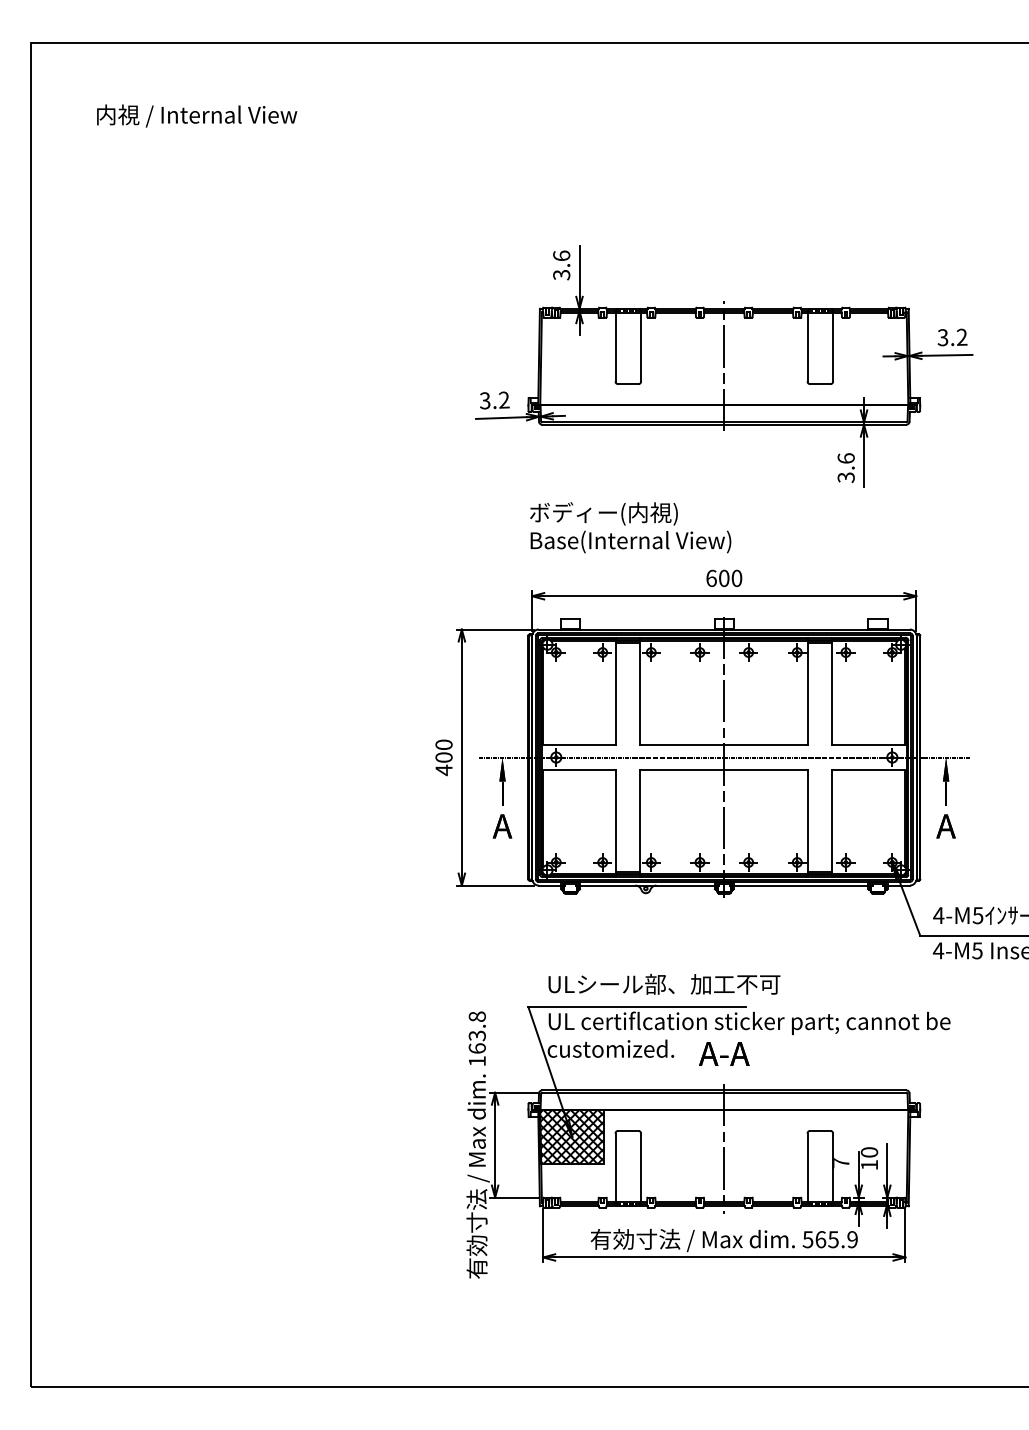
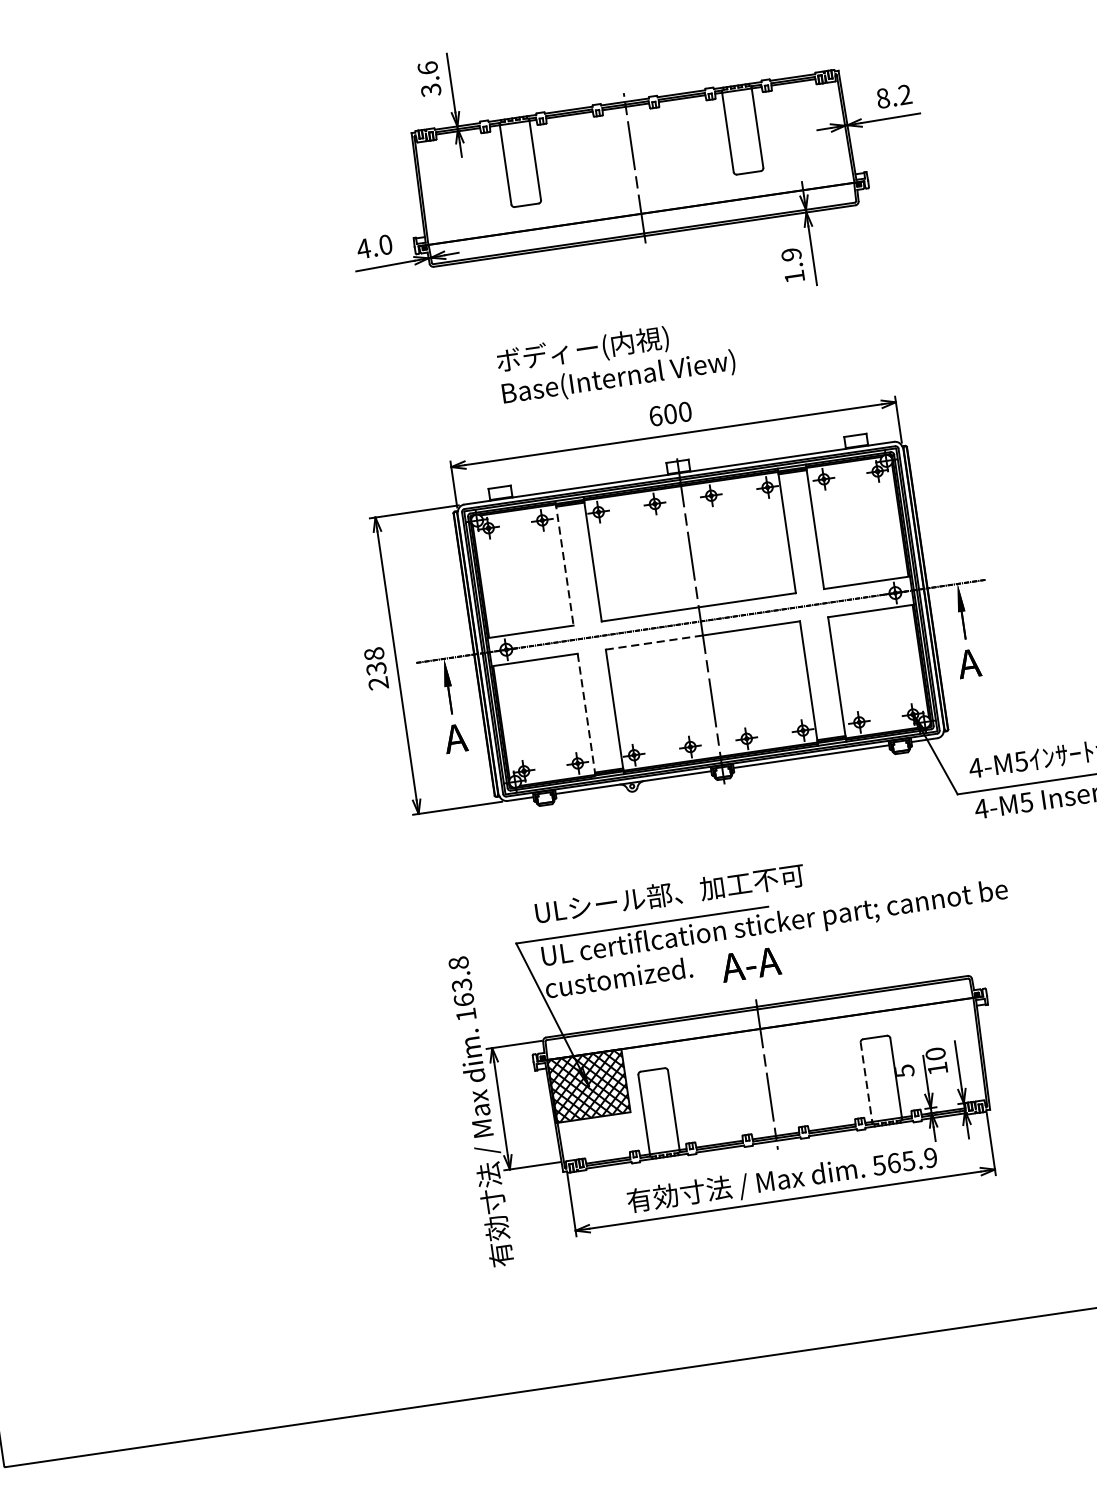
text: (942, 337) -> (882, 98), 3.2 -> 8.2
text: (494, 400) -> (374, 246), 3.2 -> 4.0
text: (845, 467) -> (792, 265), 3.6 -> 1.9
text: (630, 527) -> (615, 361), moved
line: (616, 691) -> (564, 563), solid -> dashed
text: (443, 757) -> (375, 668), 400 -> 238
line: (682, 769) -> (654, 642), solid -> dashed
line: (616, 823) -> (587, 715), solid -> dashed
text: (841, 1162) -> (904, 1070), 7 -> 5
line: (807, 1169) -> (866, 1084), solid -> dashed

